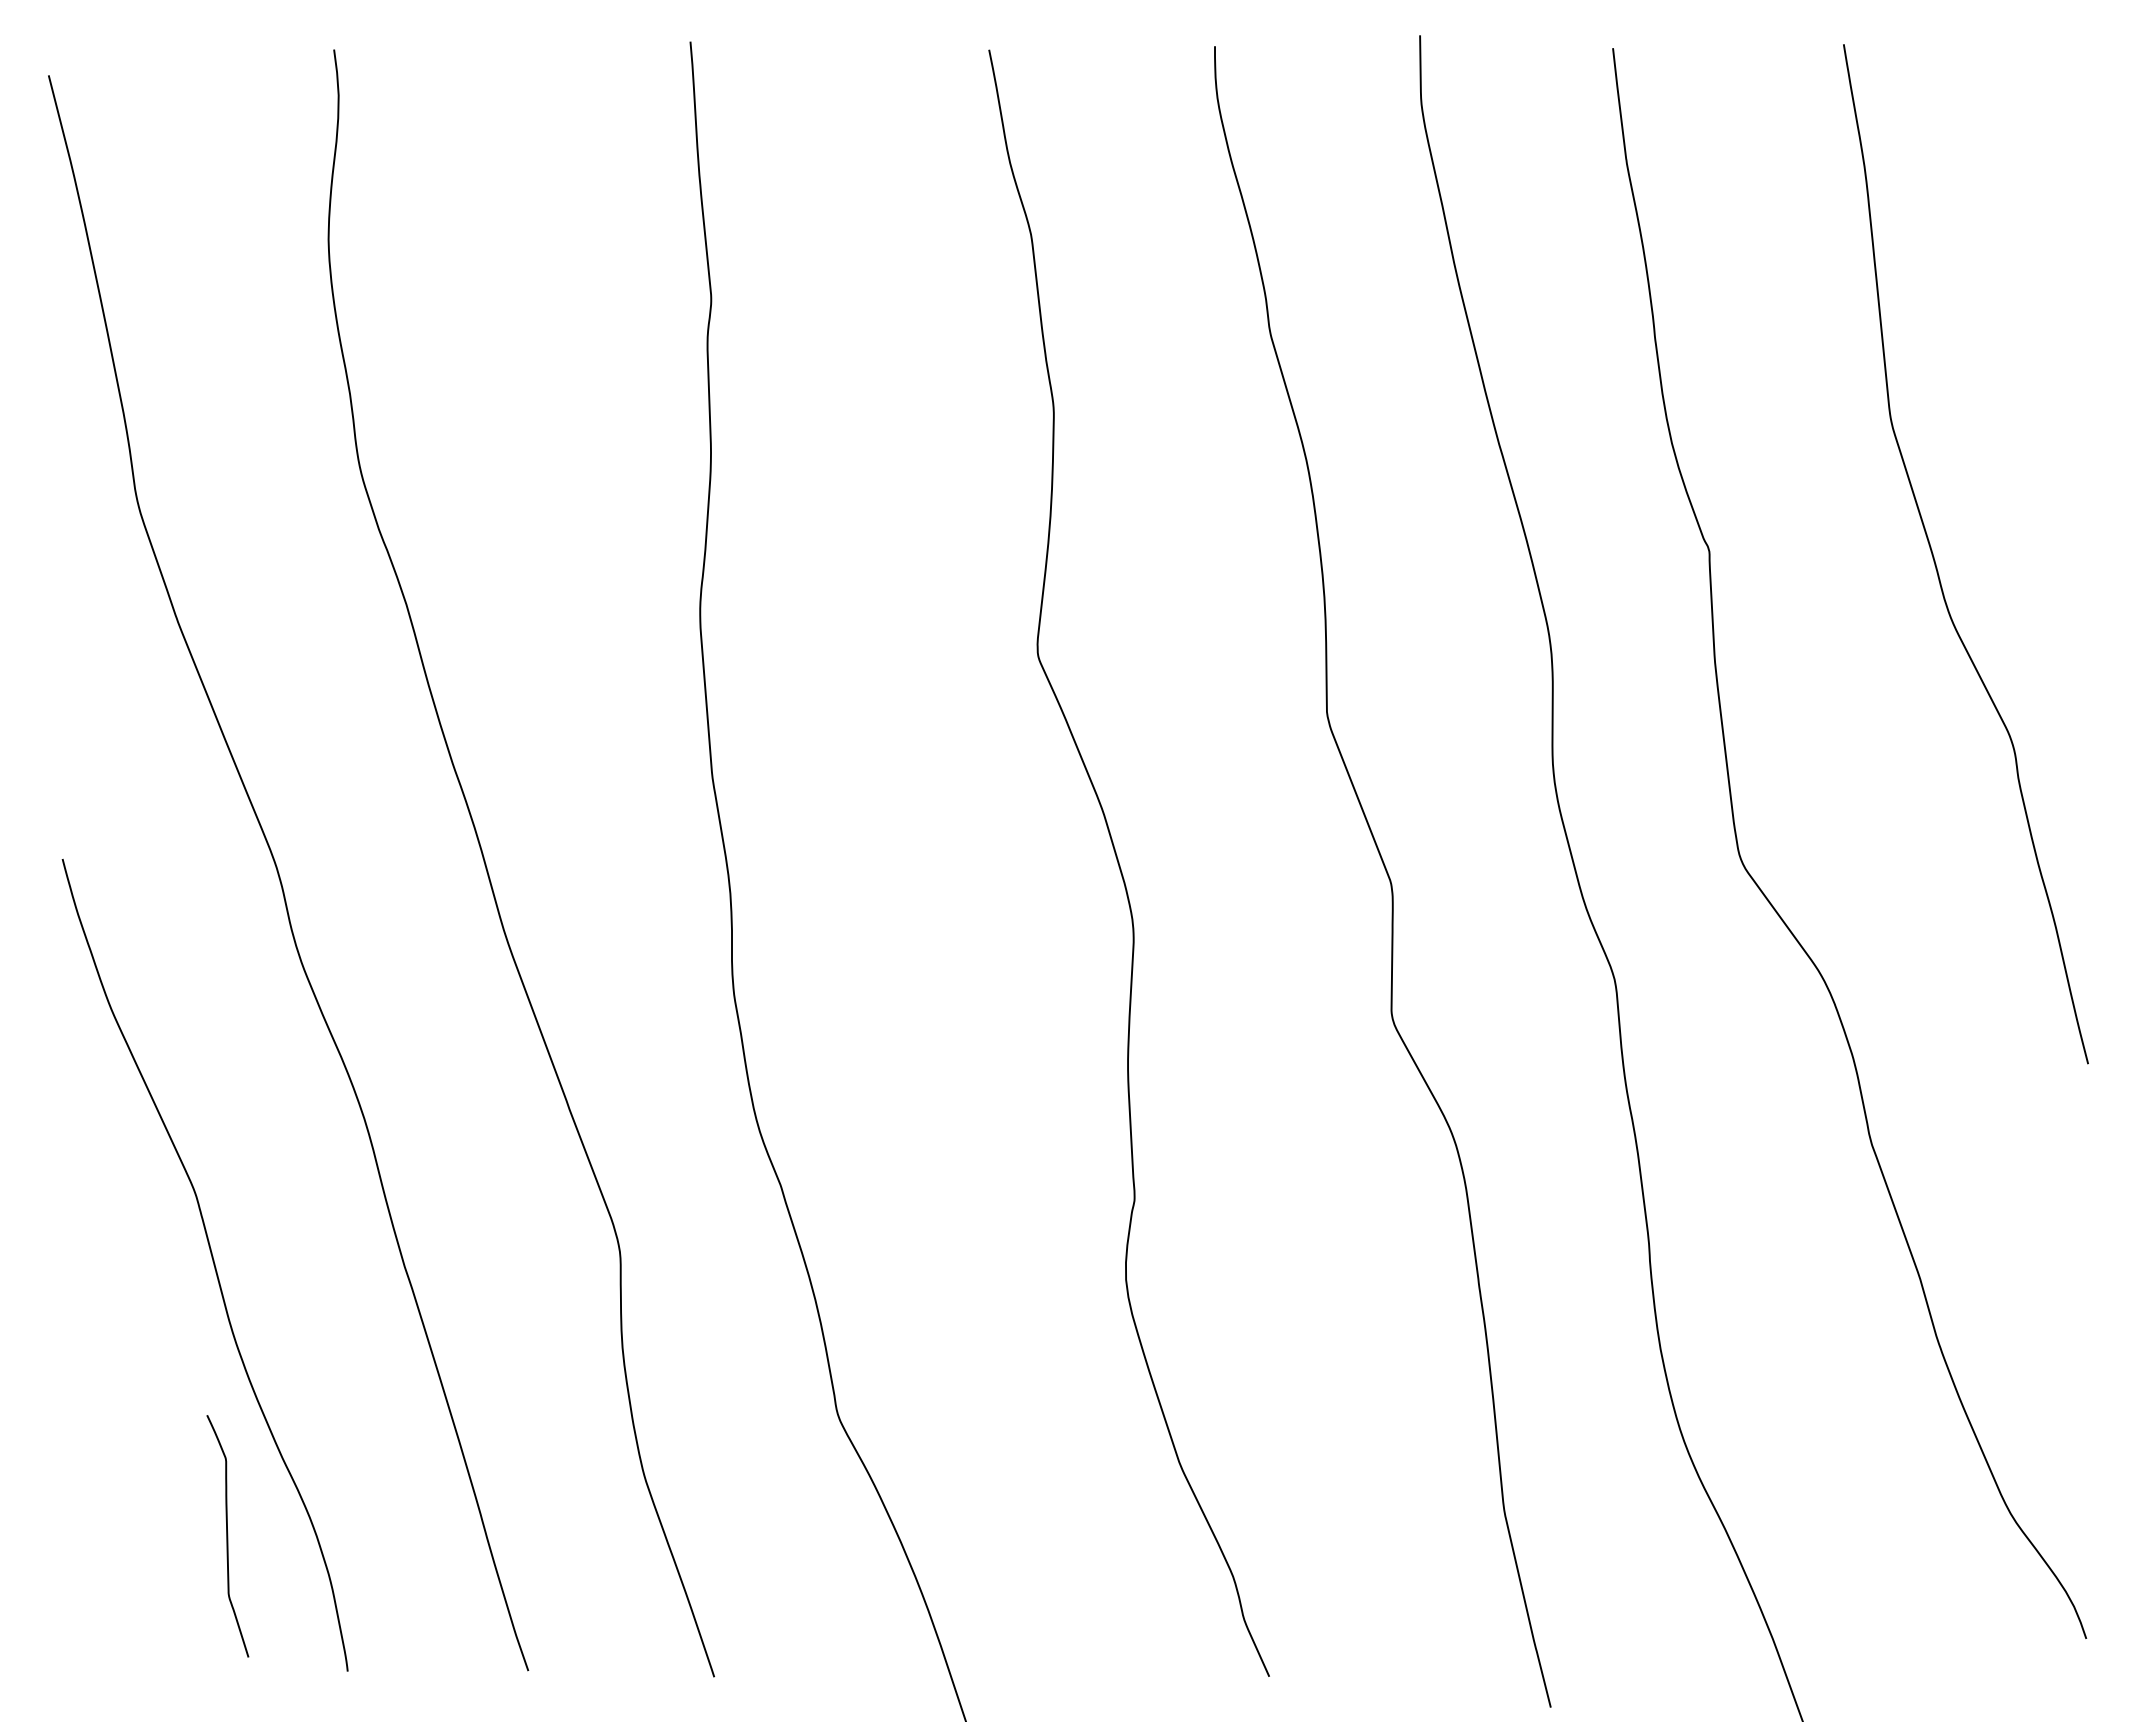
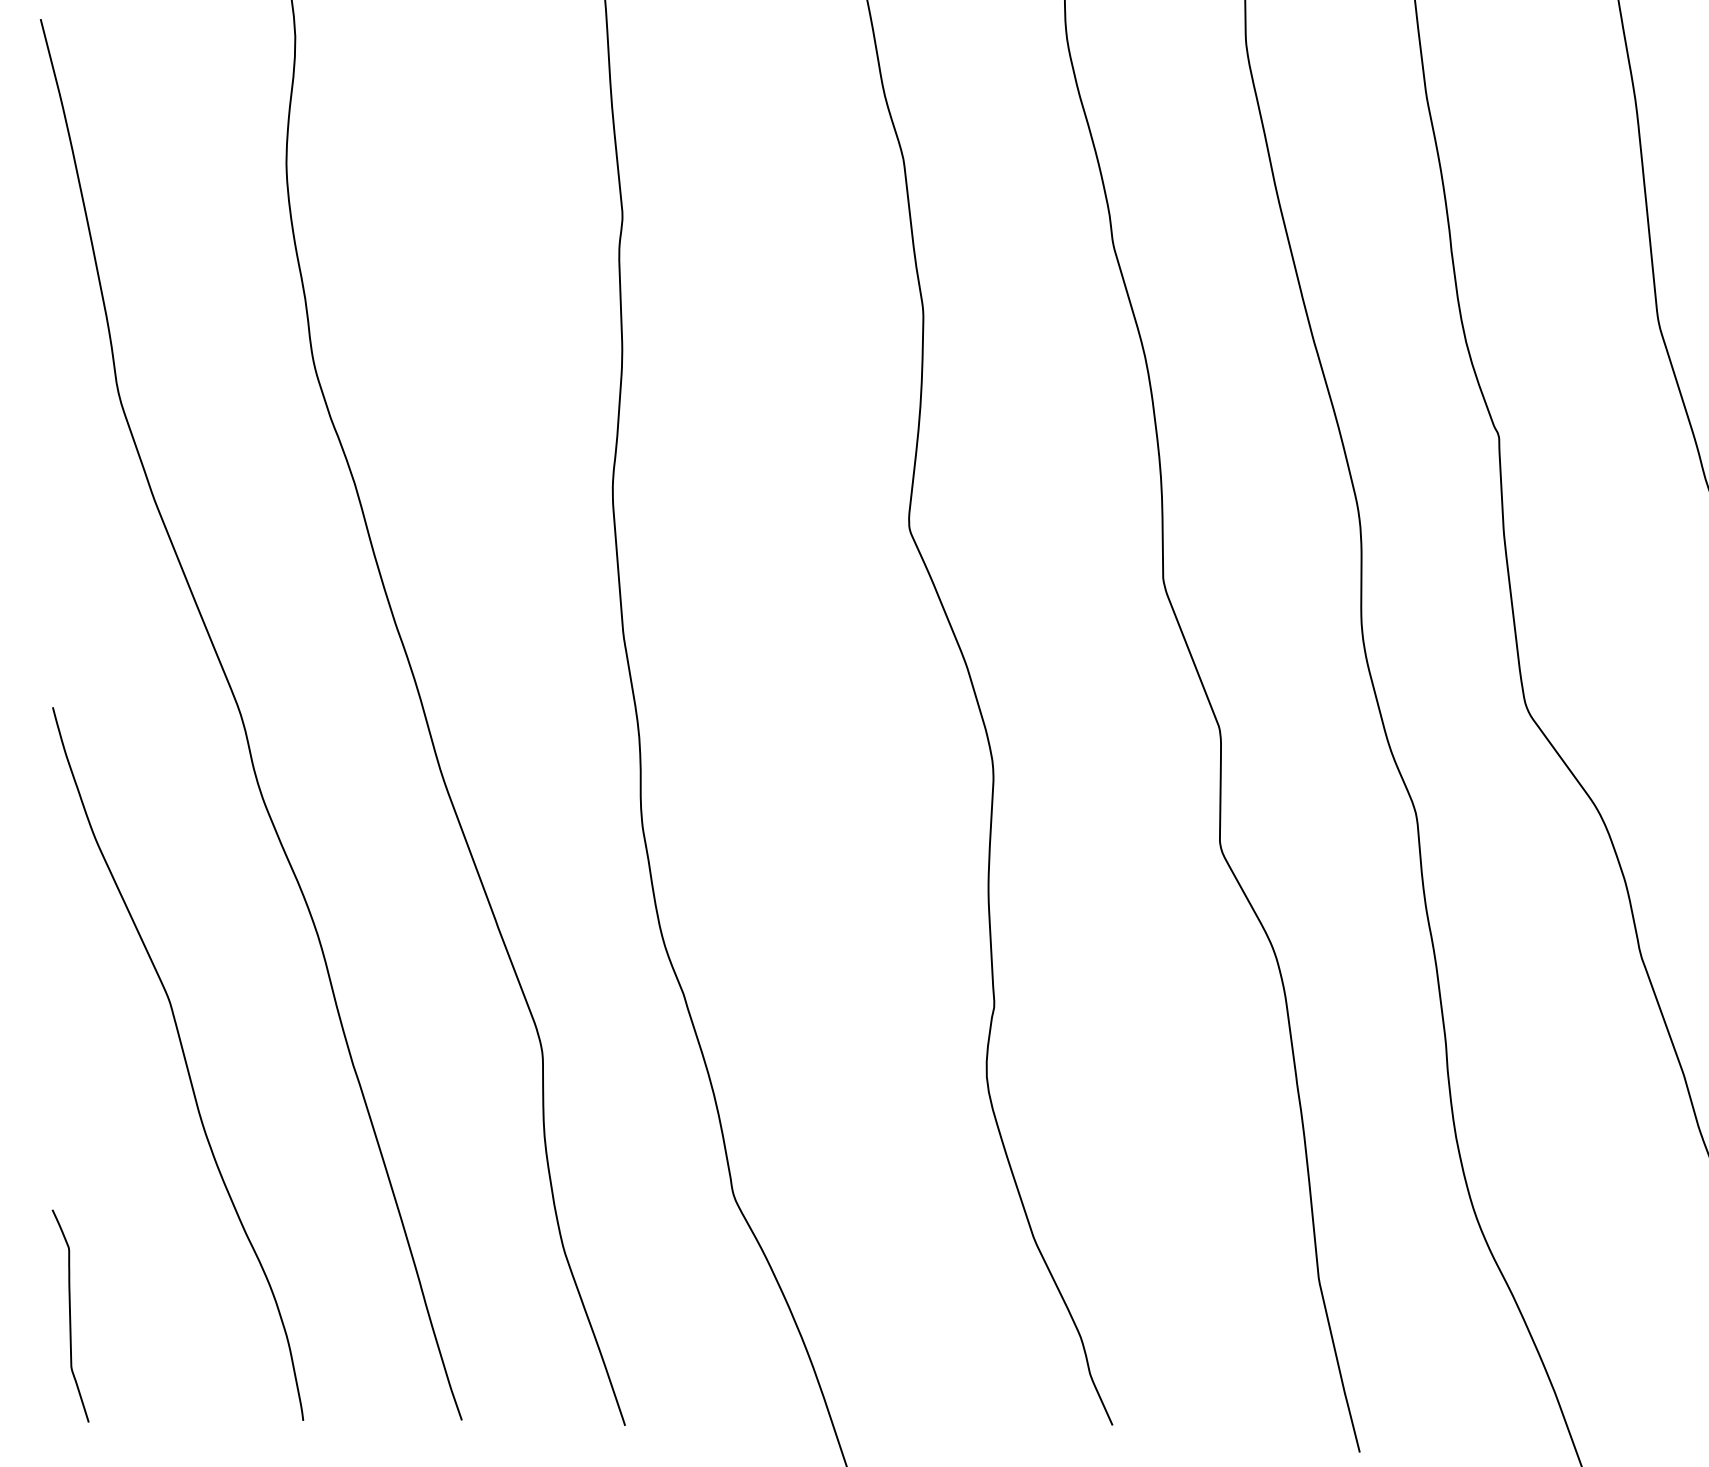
curve: (227, 1536) -> (70, 1316), moved

